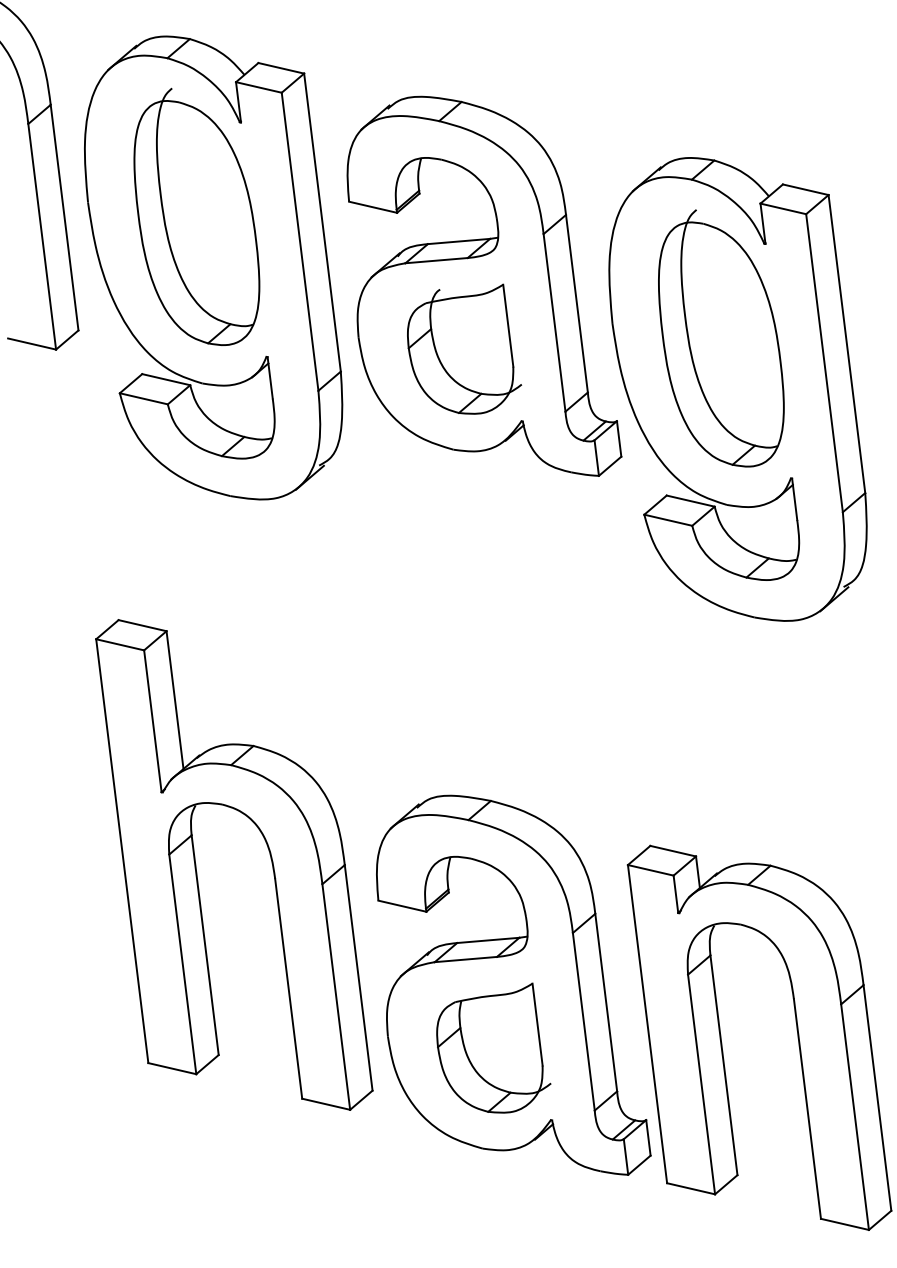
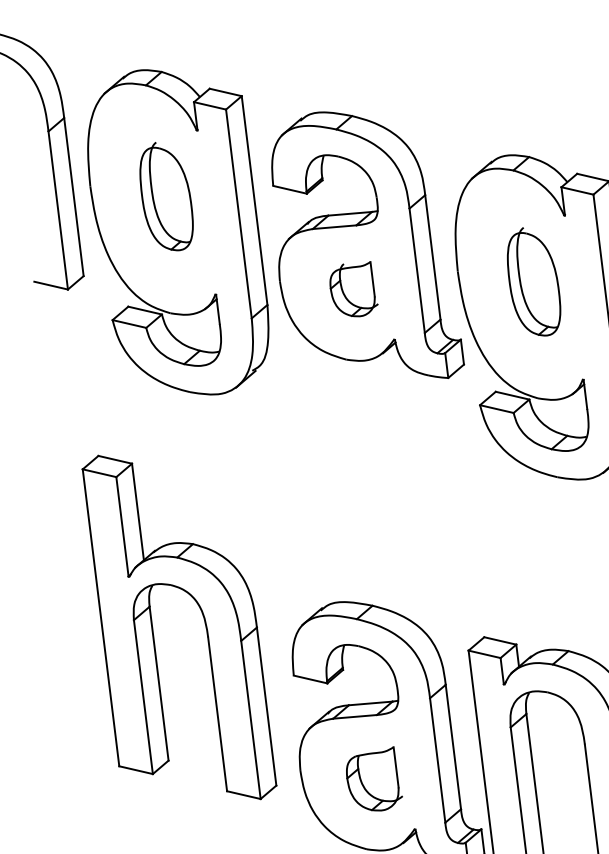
part: (196, 216) -> (166, 196), size x0.6
part: (721, 338) -> (534, 281), size x0.6
part: (464, 348) -> (354, 288), size x0.6
part: (270, 859) -> (204, 623), moved
part: (493, 1047) -> (374, 778), size x0.7

